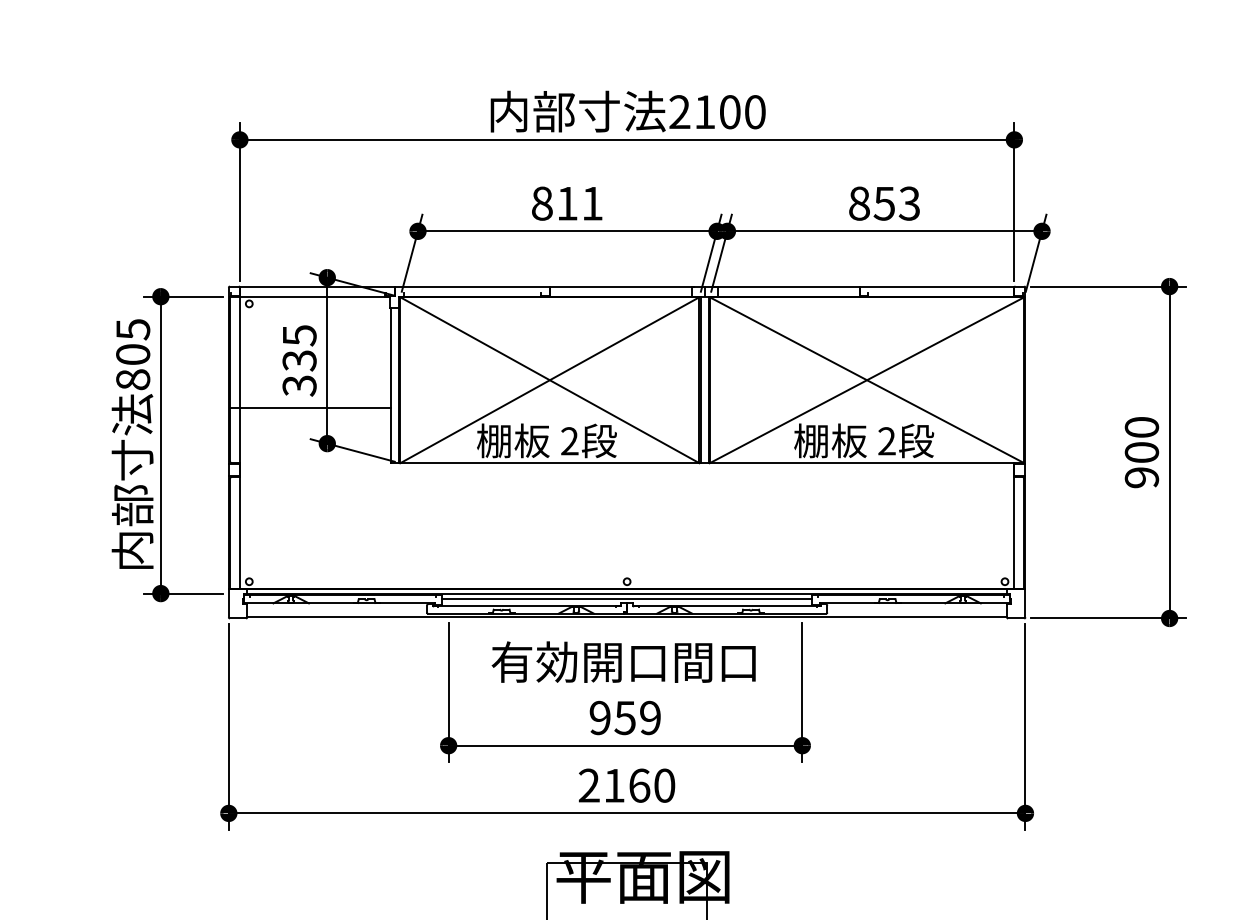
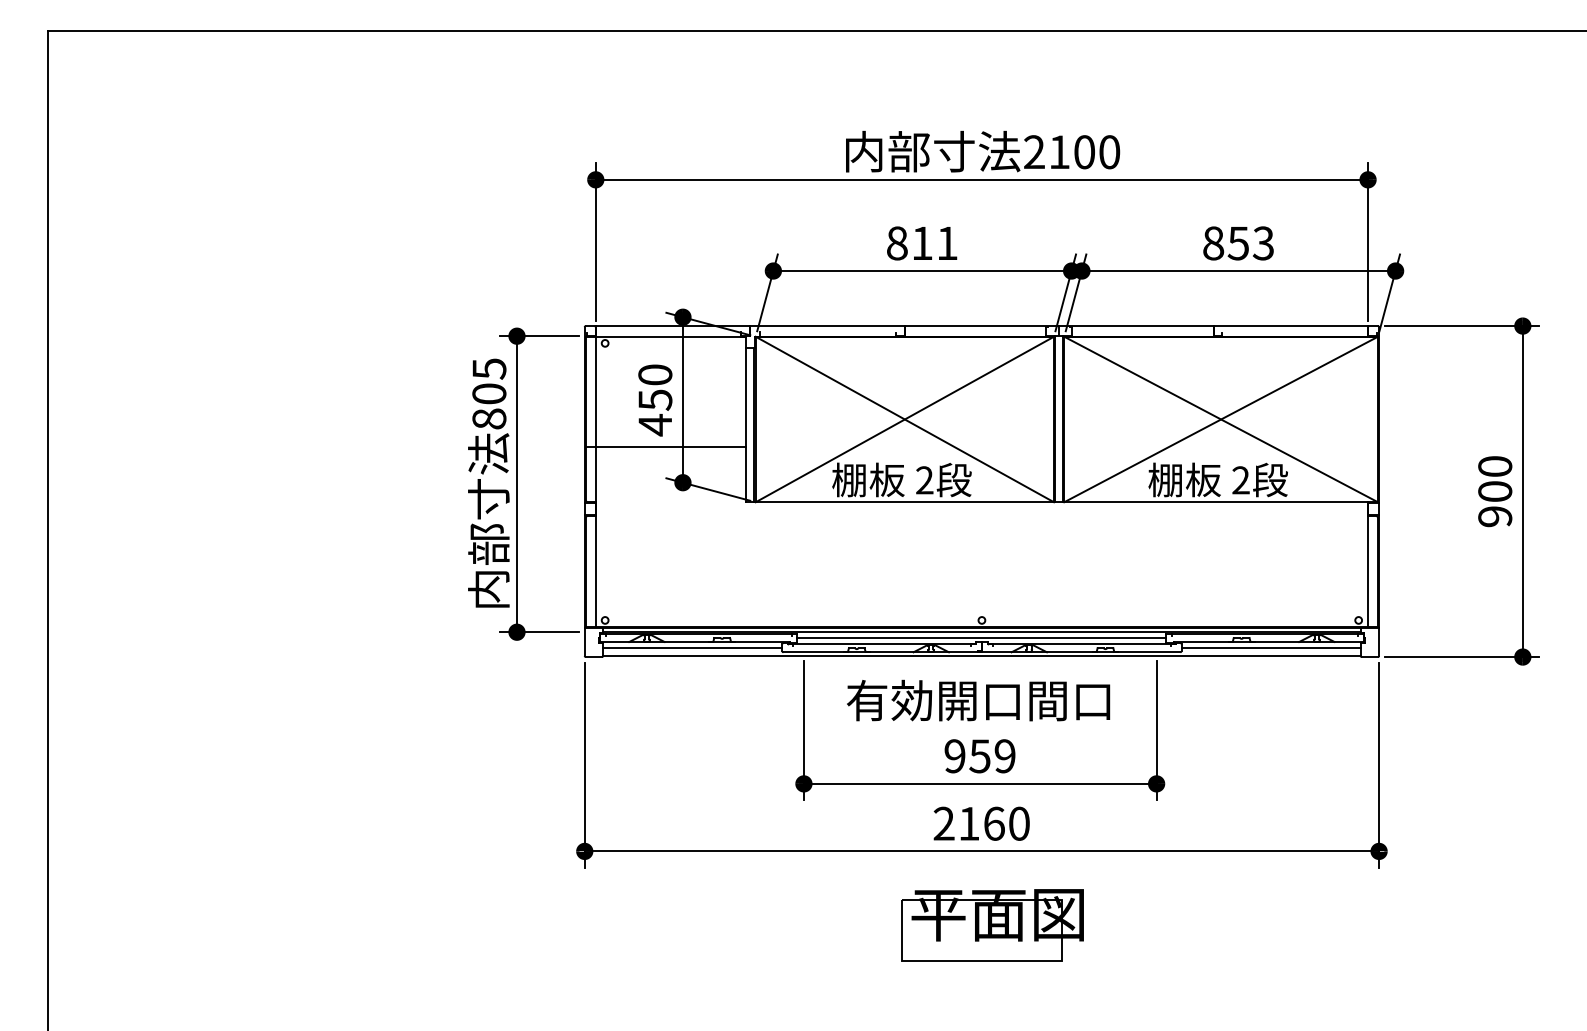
text: (299, 361) -> (655, 400), 335 -> 450
line: (336, 609) -> (692, 648), added
line: (916, 609) -> (1270, 648), added

